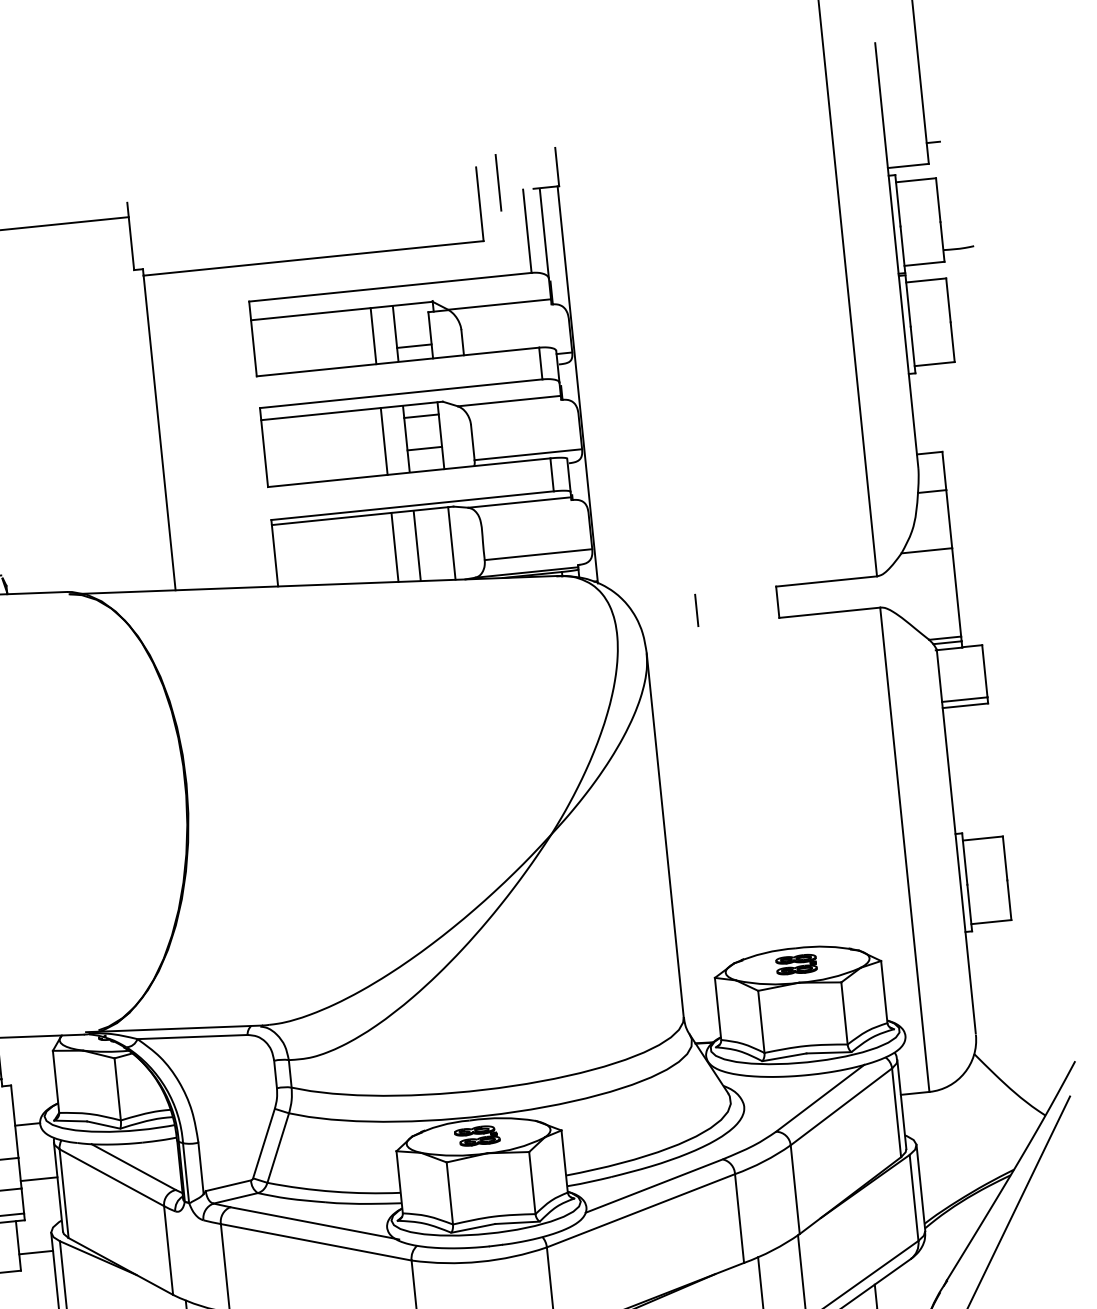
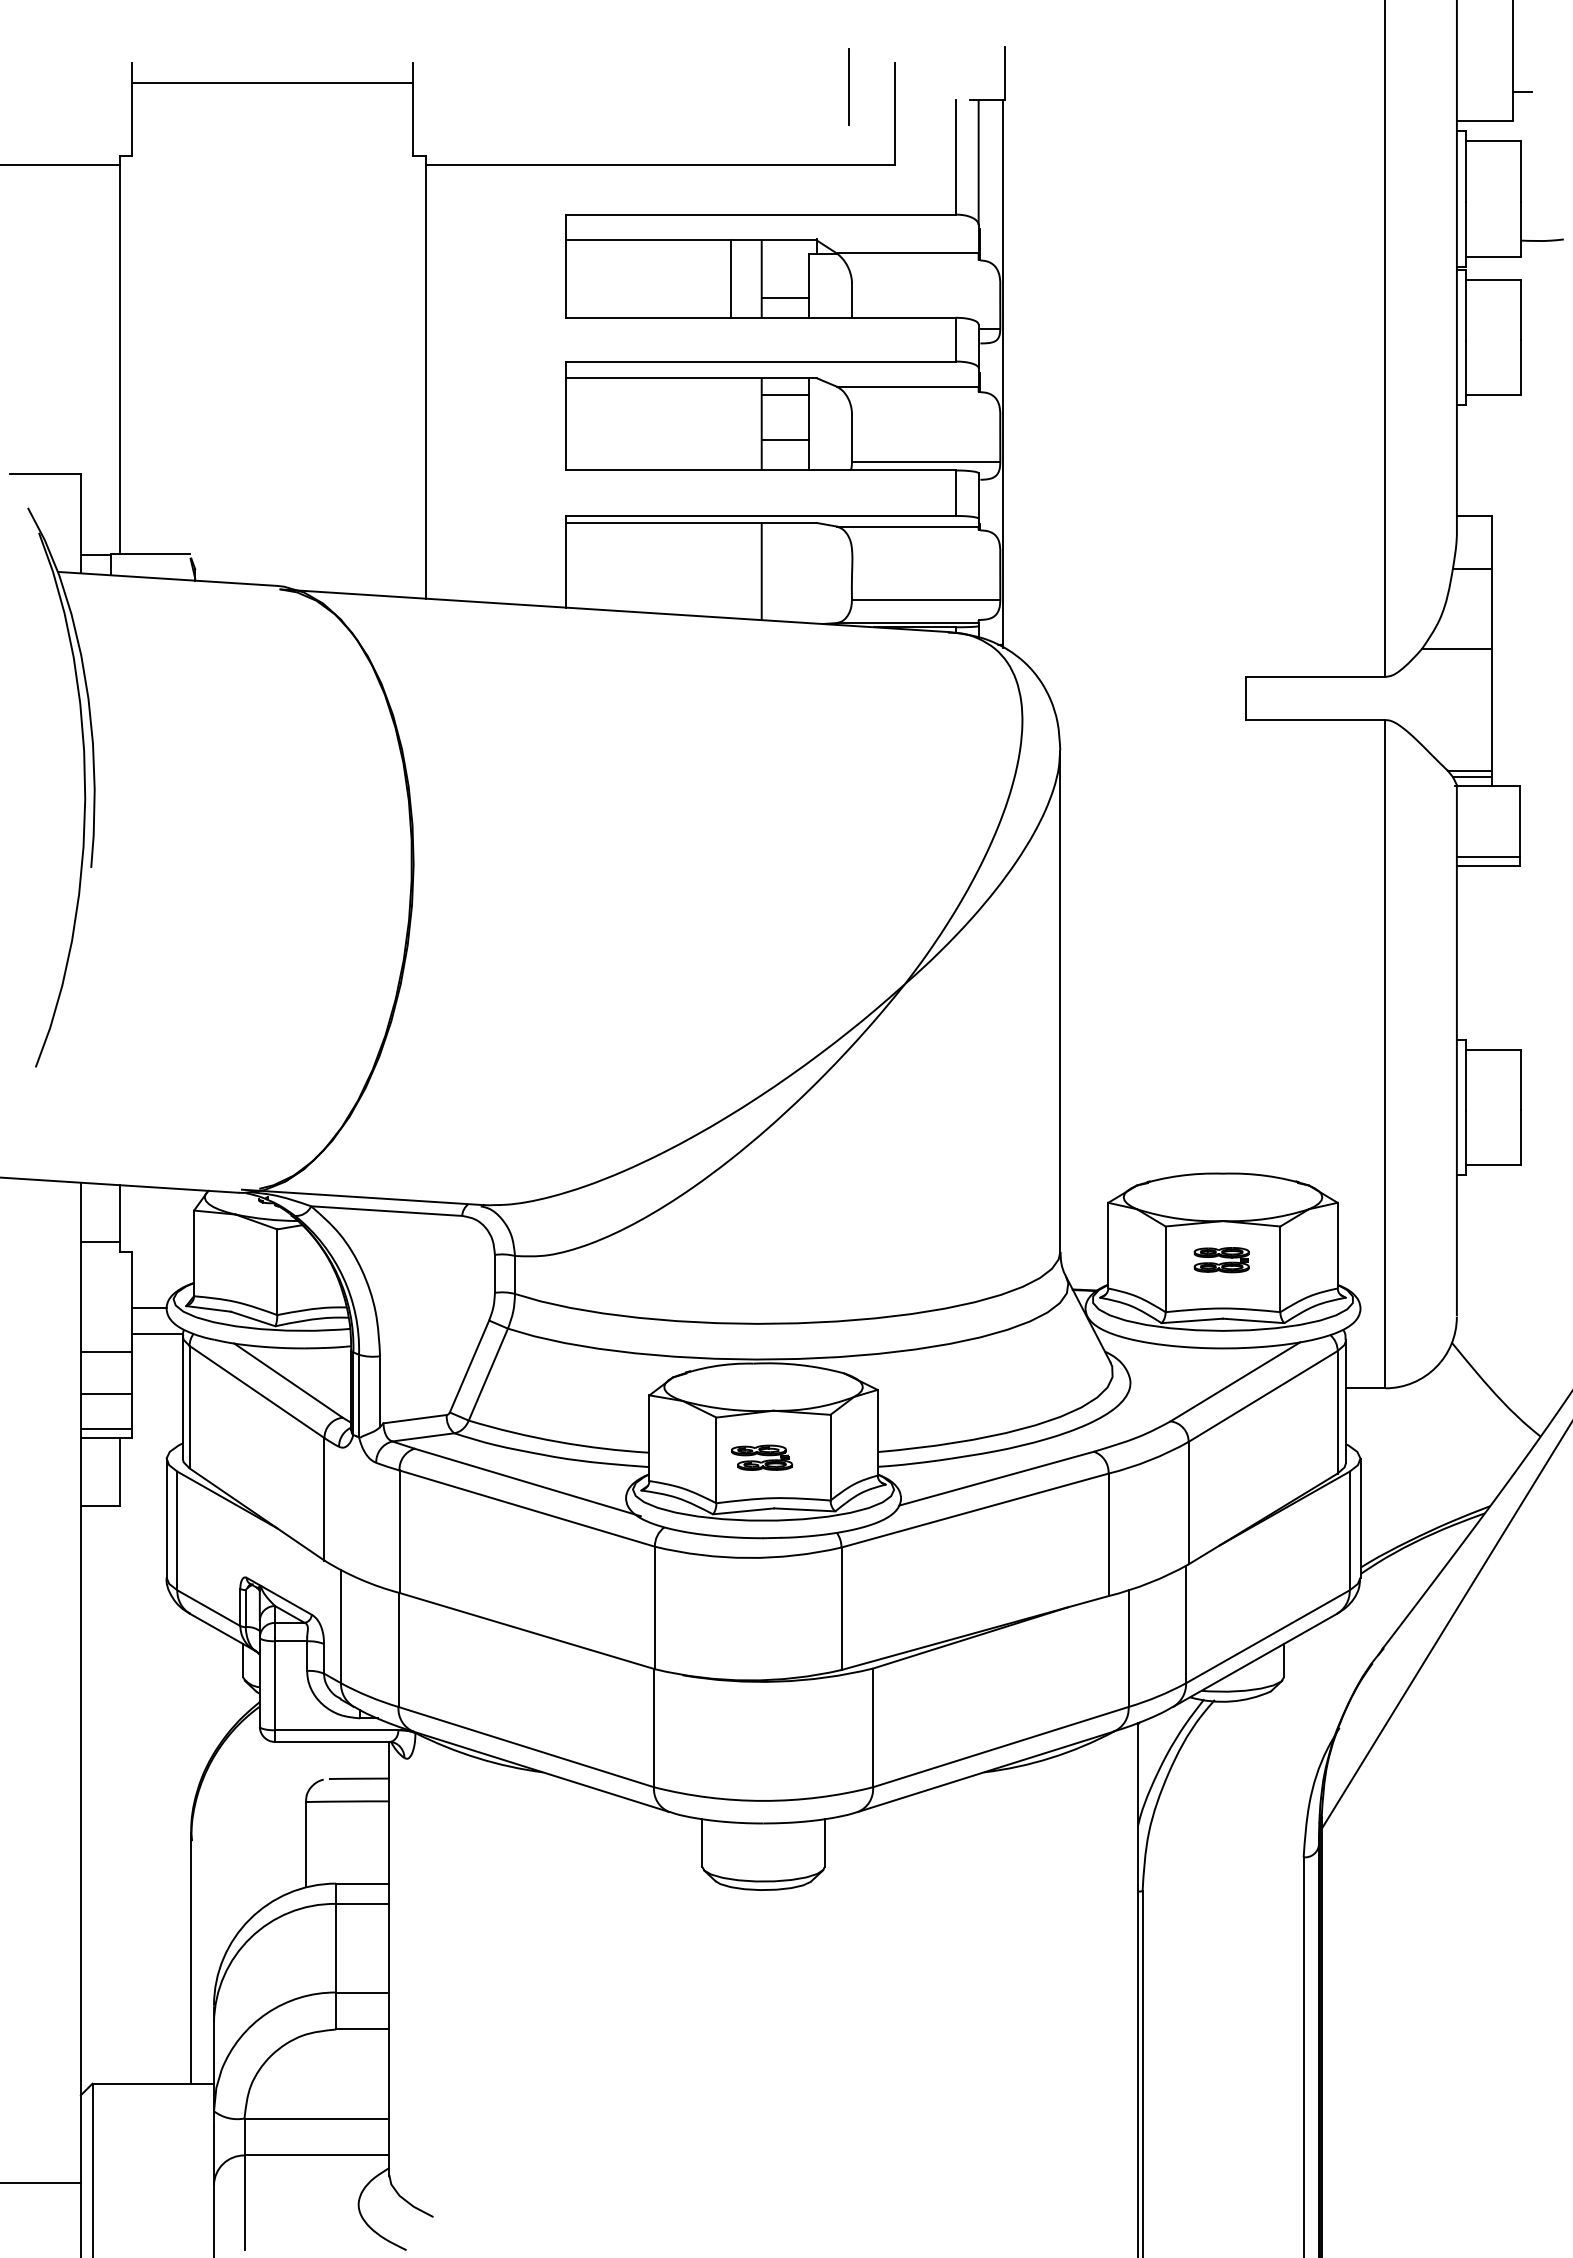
line: (498, 182) -> (848, 86), moved
line: (384, 441) -> (731, 424), removed
line: (451, 543) -> (809, 572), removed
line: (395, 547) -> (731, 570), removed
line: (696, 610) -> (1134, 698), removed
part: (796, 964) -> (1221, 1260), moved
part: (477, 1135) -> (762, 1457), moved
line: (39, 1178) -> (157, 1333), moved
line: (36, 1252) -> (143, 1483), removed

